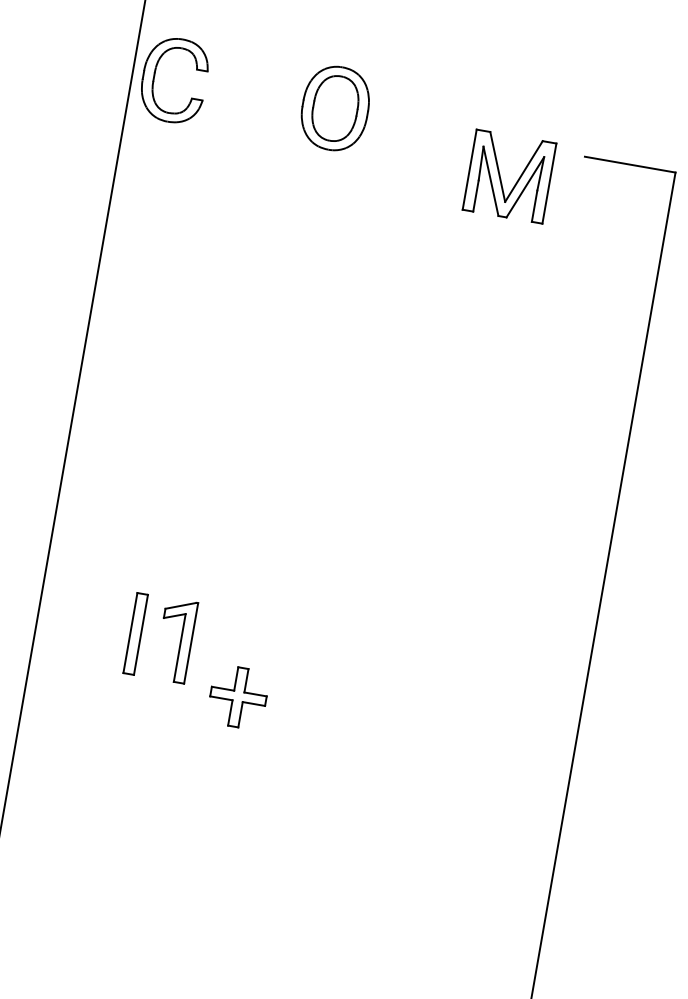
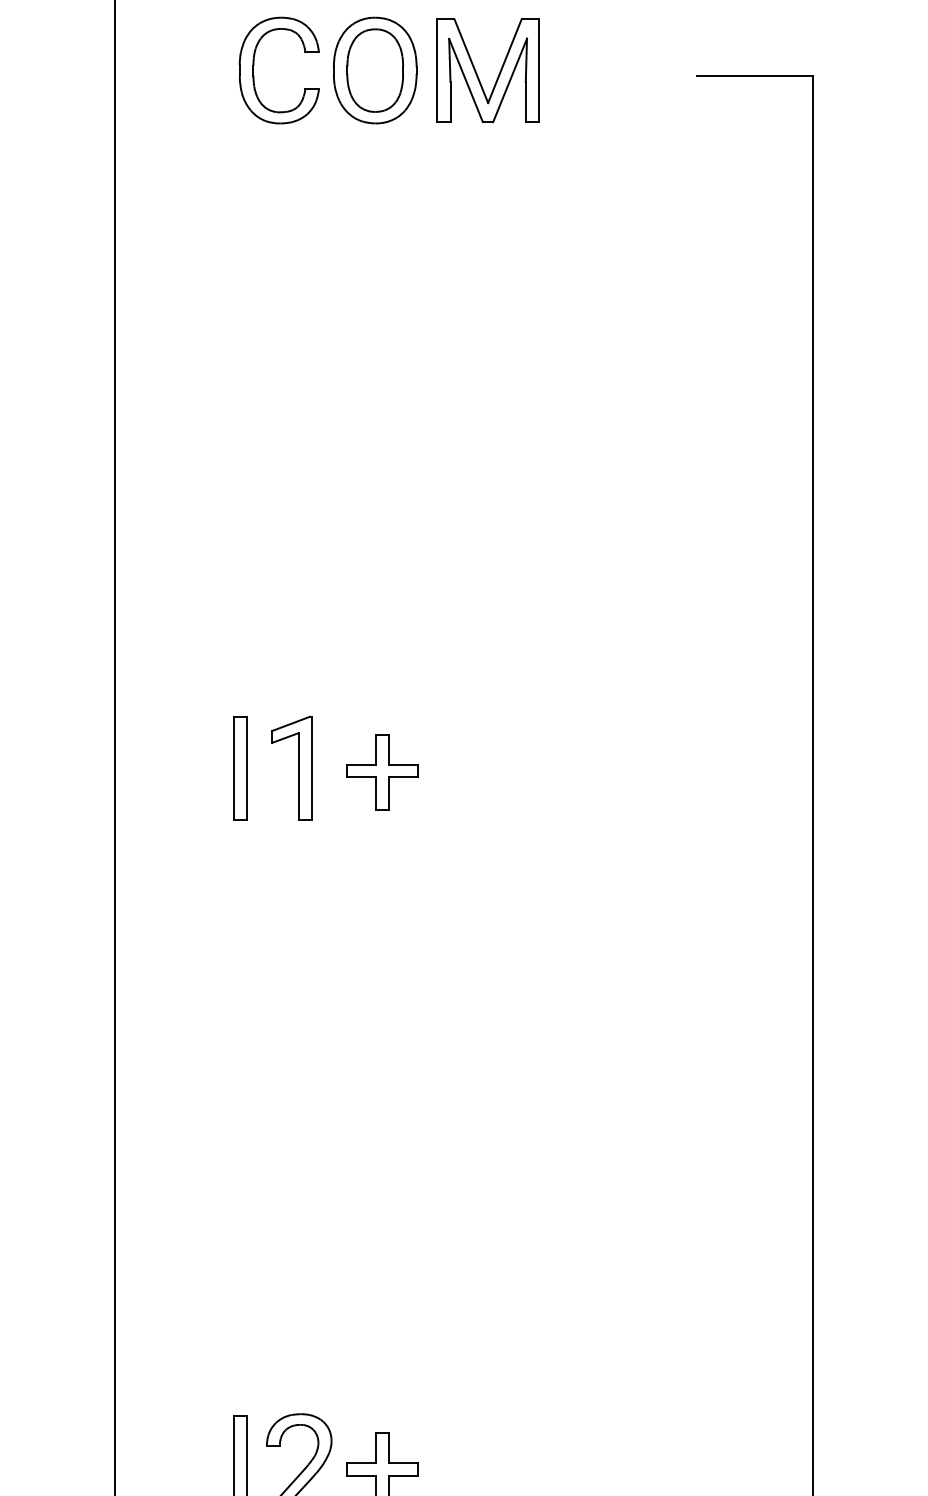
part: (155, 73) -> (254, 65), moved
part: (501, 179) -> (478, 75), moved
part: (238, 697) -> (382, 772), moved

